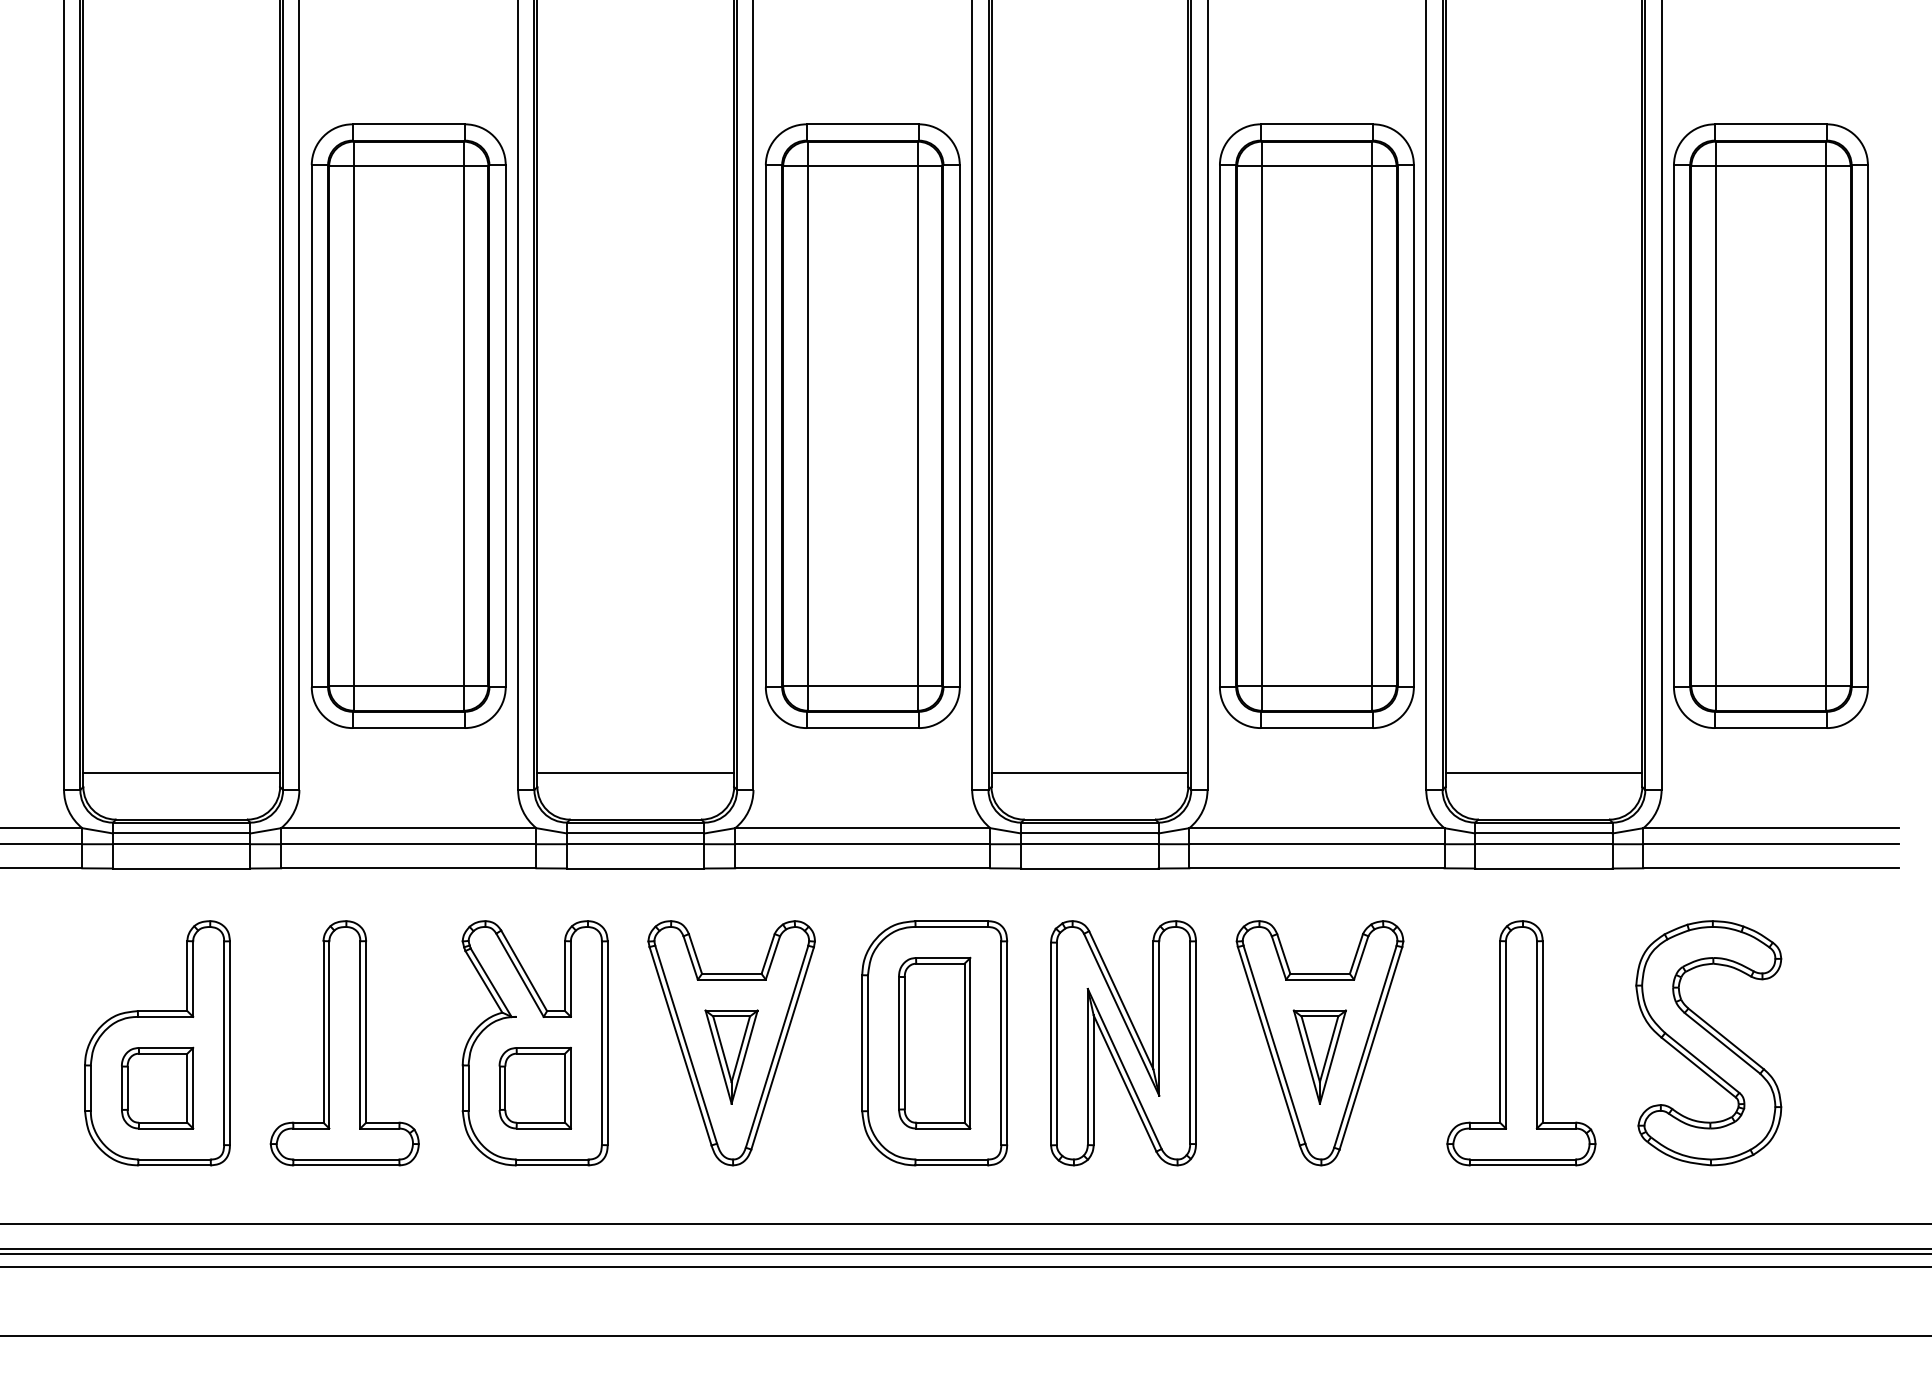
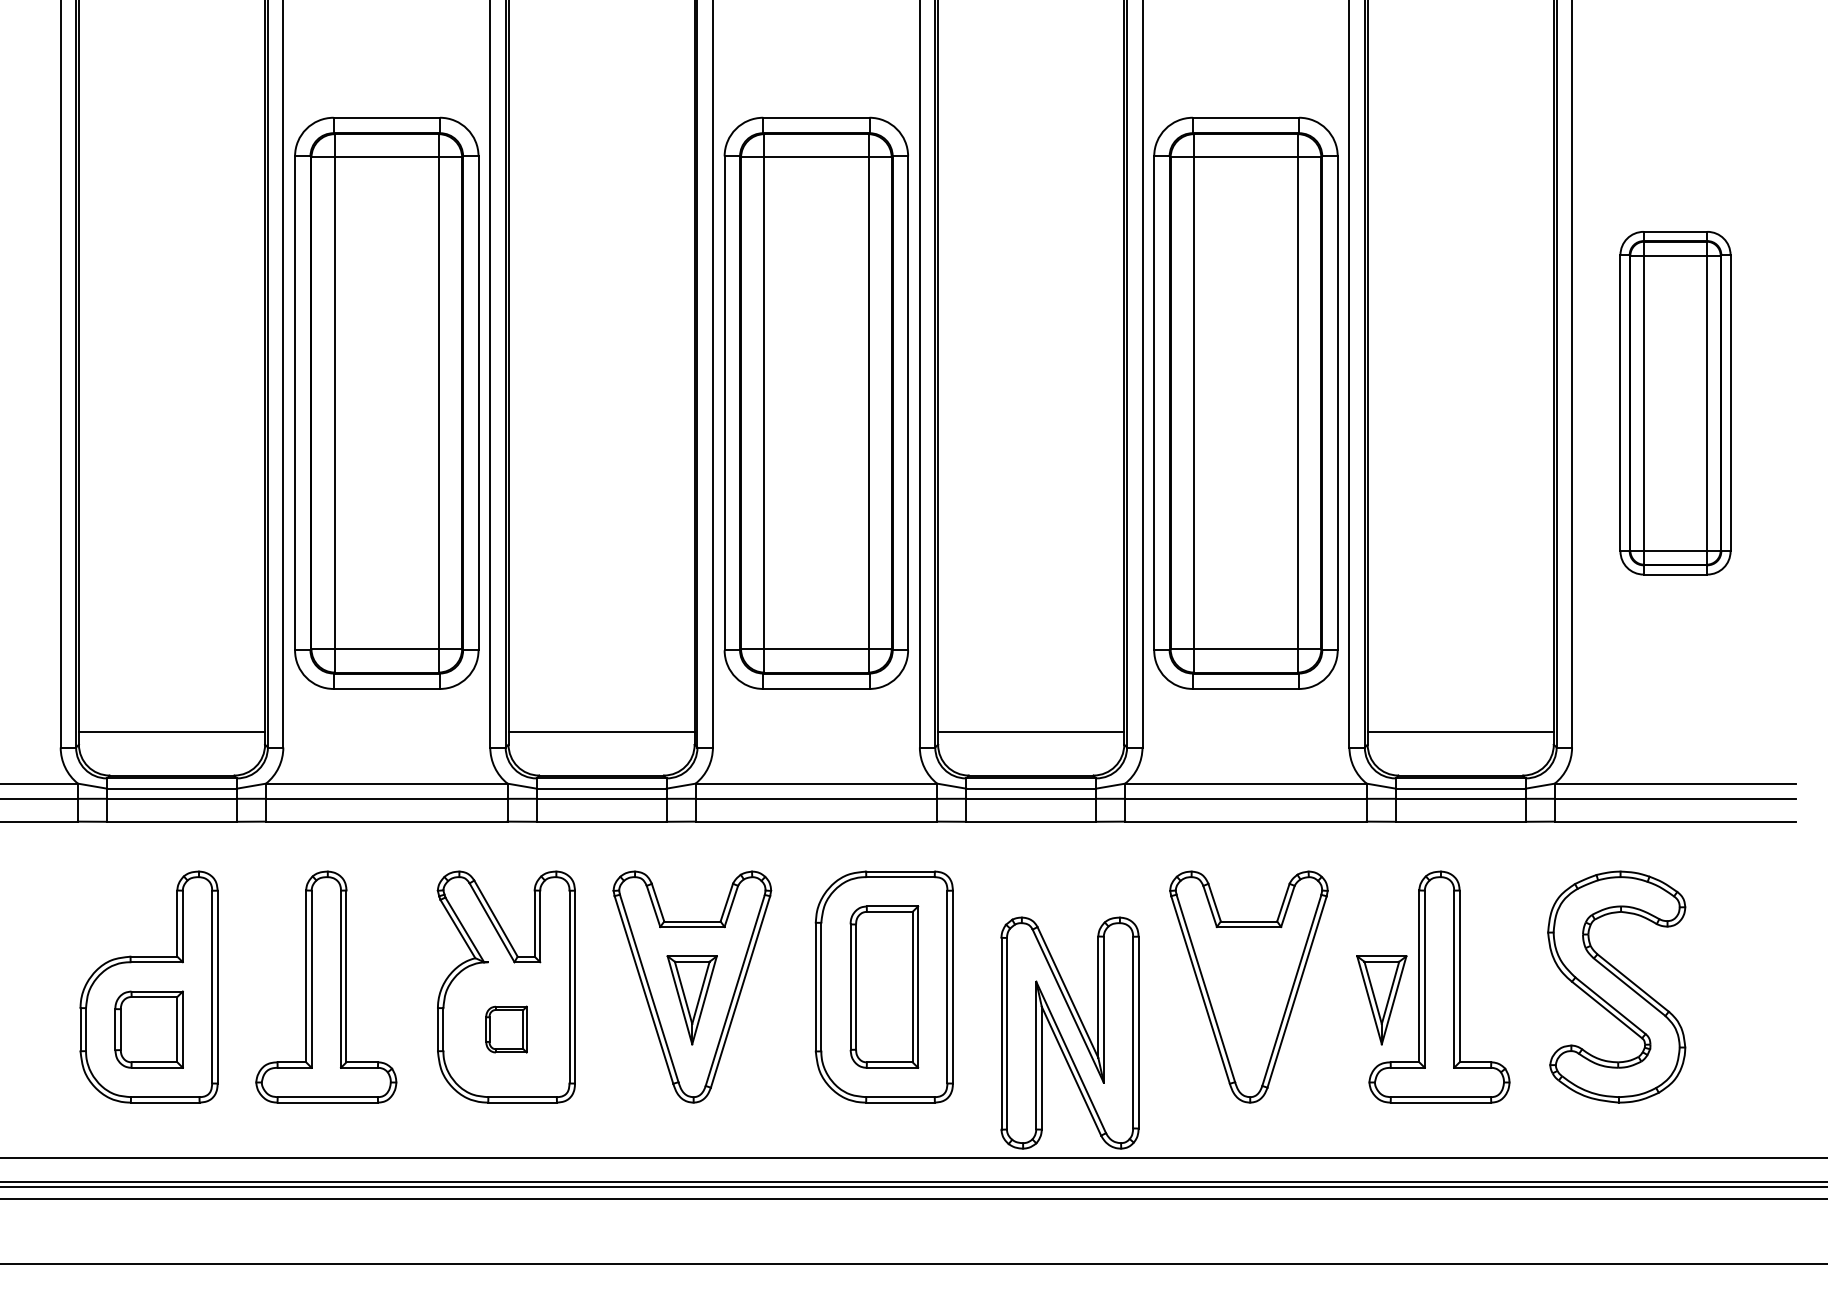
part: (1770, 425) -> (1675, 402), size x0.6
part: (1122, 1042) -> (1069, 1032), moved
part: (1319, 1057) -> (1381, 1000), moved
part: (535, 1088) -> (506, 1029), size x0.6

